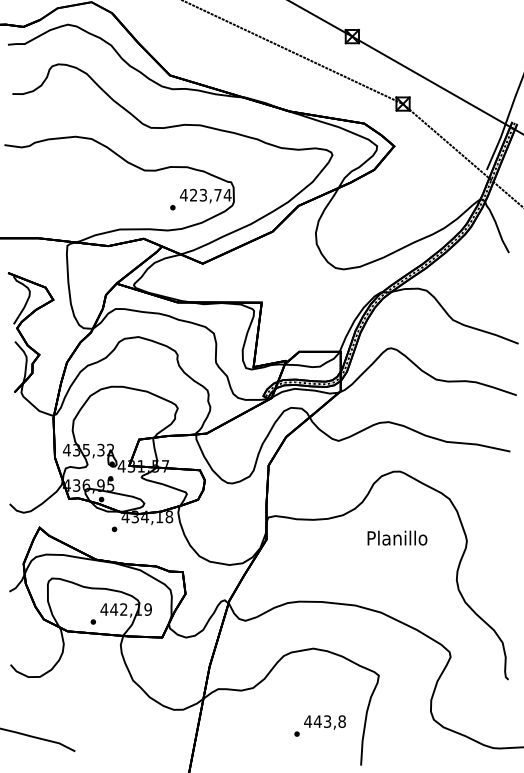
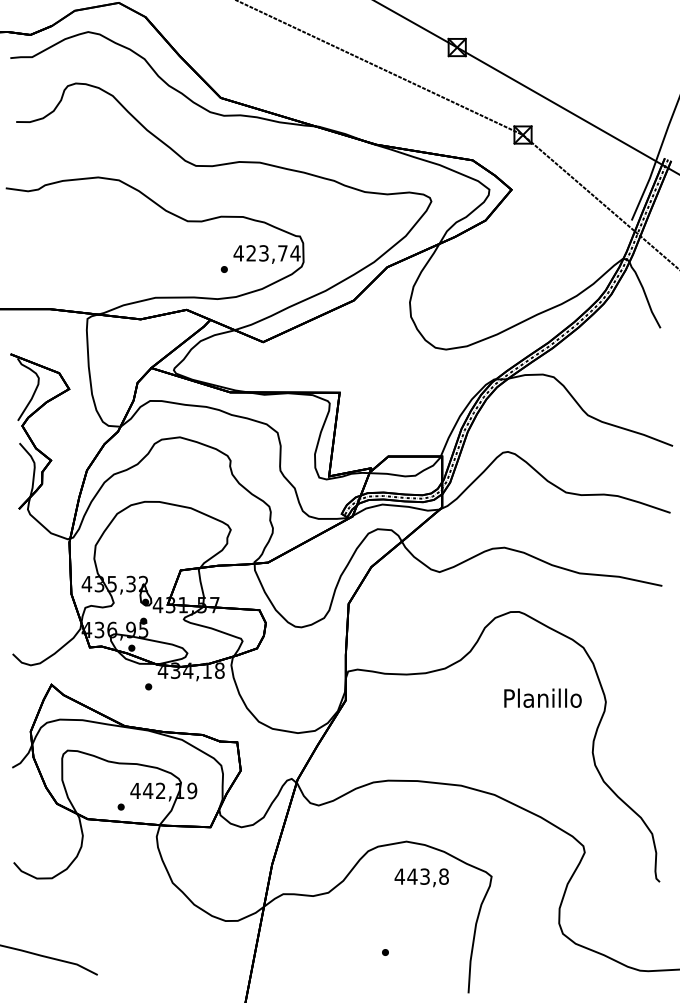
text: (397, 537) -> (543, 697), moved
text: (324, 722) -> (421, 877), moved

